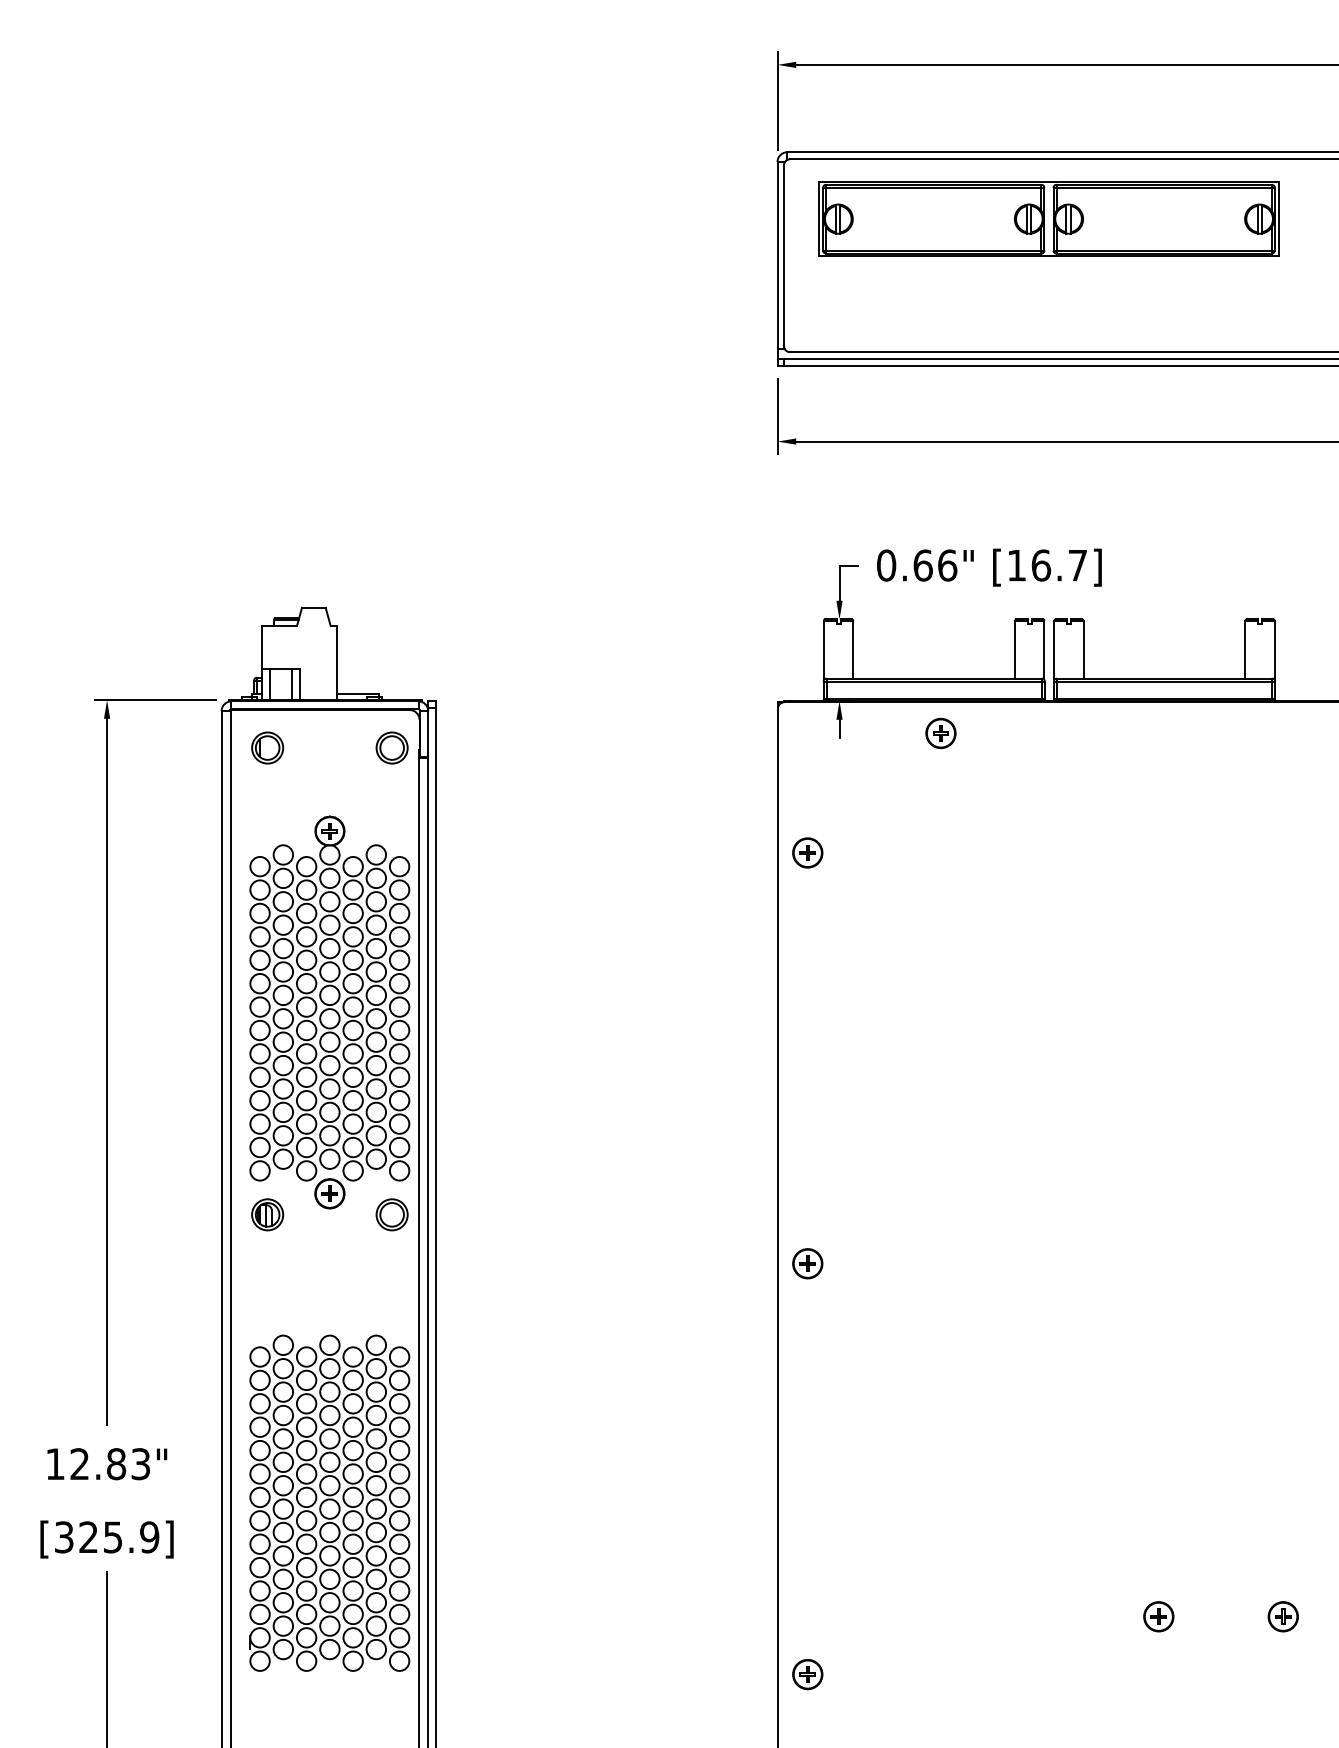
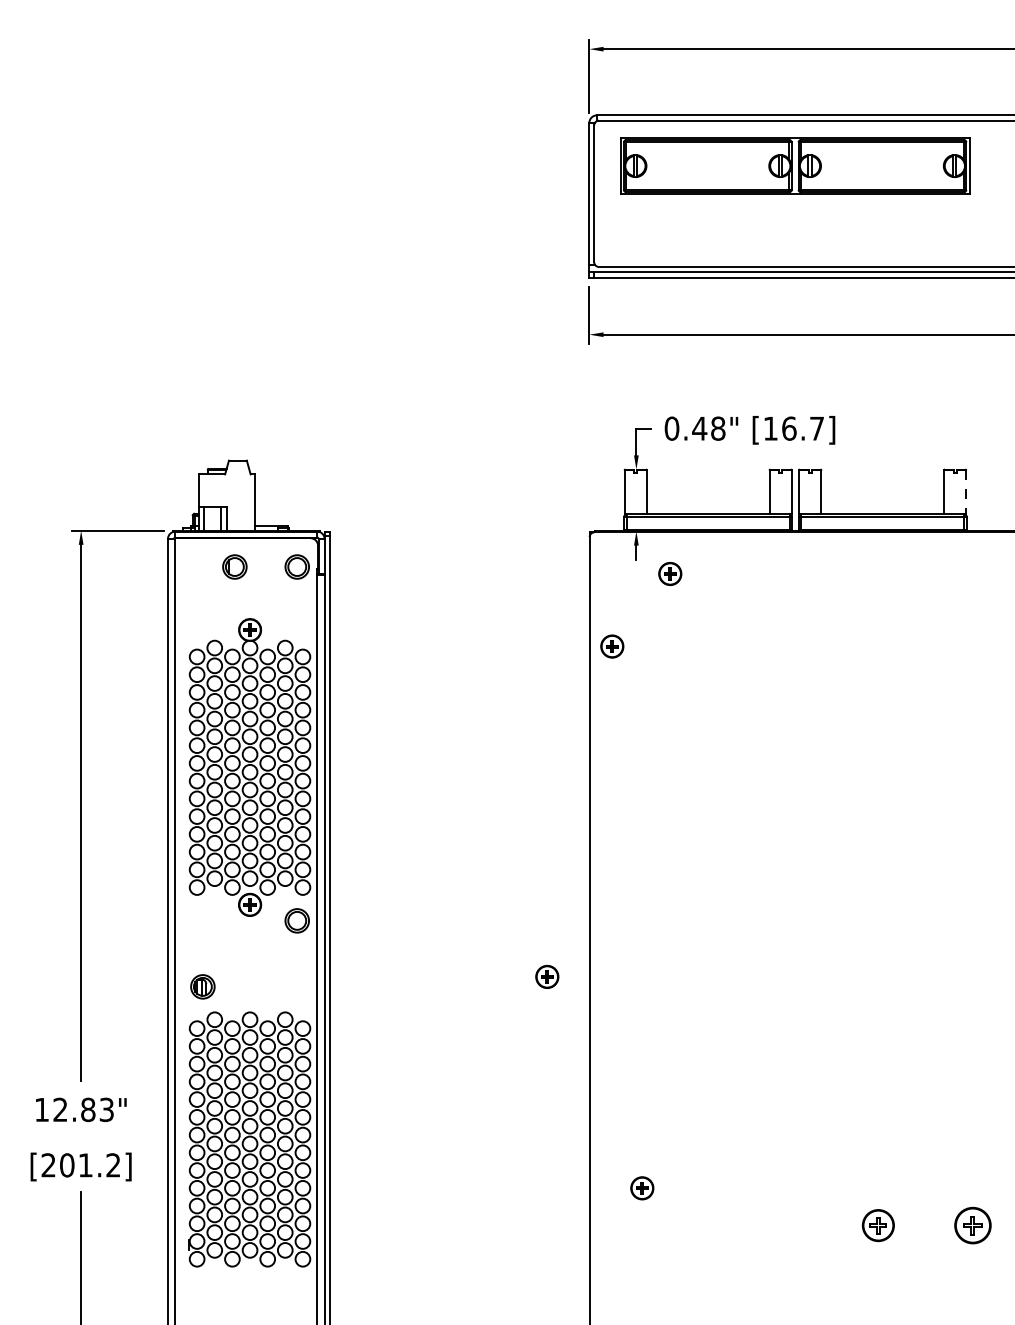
text: (934, 565) -> (708, 428), 0.66" -> 0.48"
line: (1275, 649) -> (966, 492), solid -> dashed
part: (941, 732) -> (670, 573), moved
part: (267, 747) -> (234, 566), moved
part: (267, 1214) -> (202, 986), moved
part: (808, 1263) -> (547, 976), moved
text: (106, 1537) -> (80, 1165), [325.9] -> [201.2]
part: (1158, 1616) -> (878, 1225), size x1.4
part: (1282, 1616) -> (972, 1225), size x1.6
part: (808, 1674) -> (642, 1188), moved

